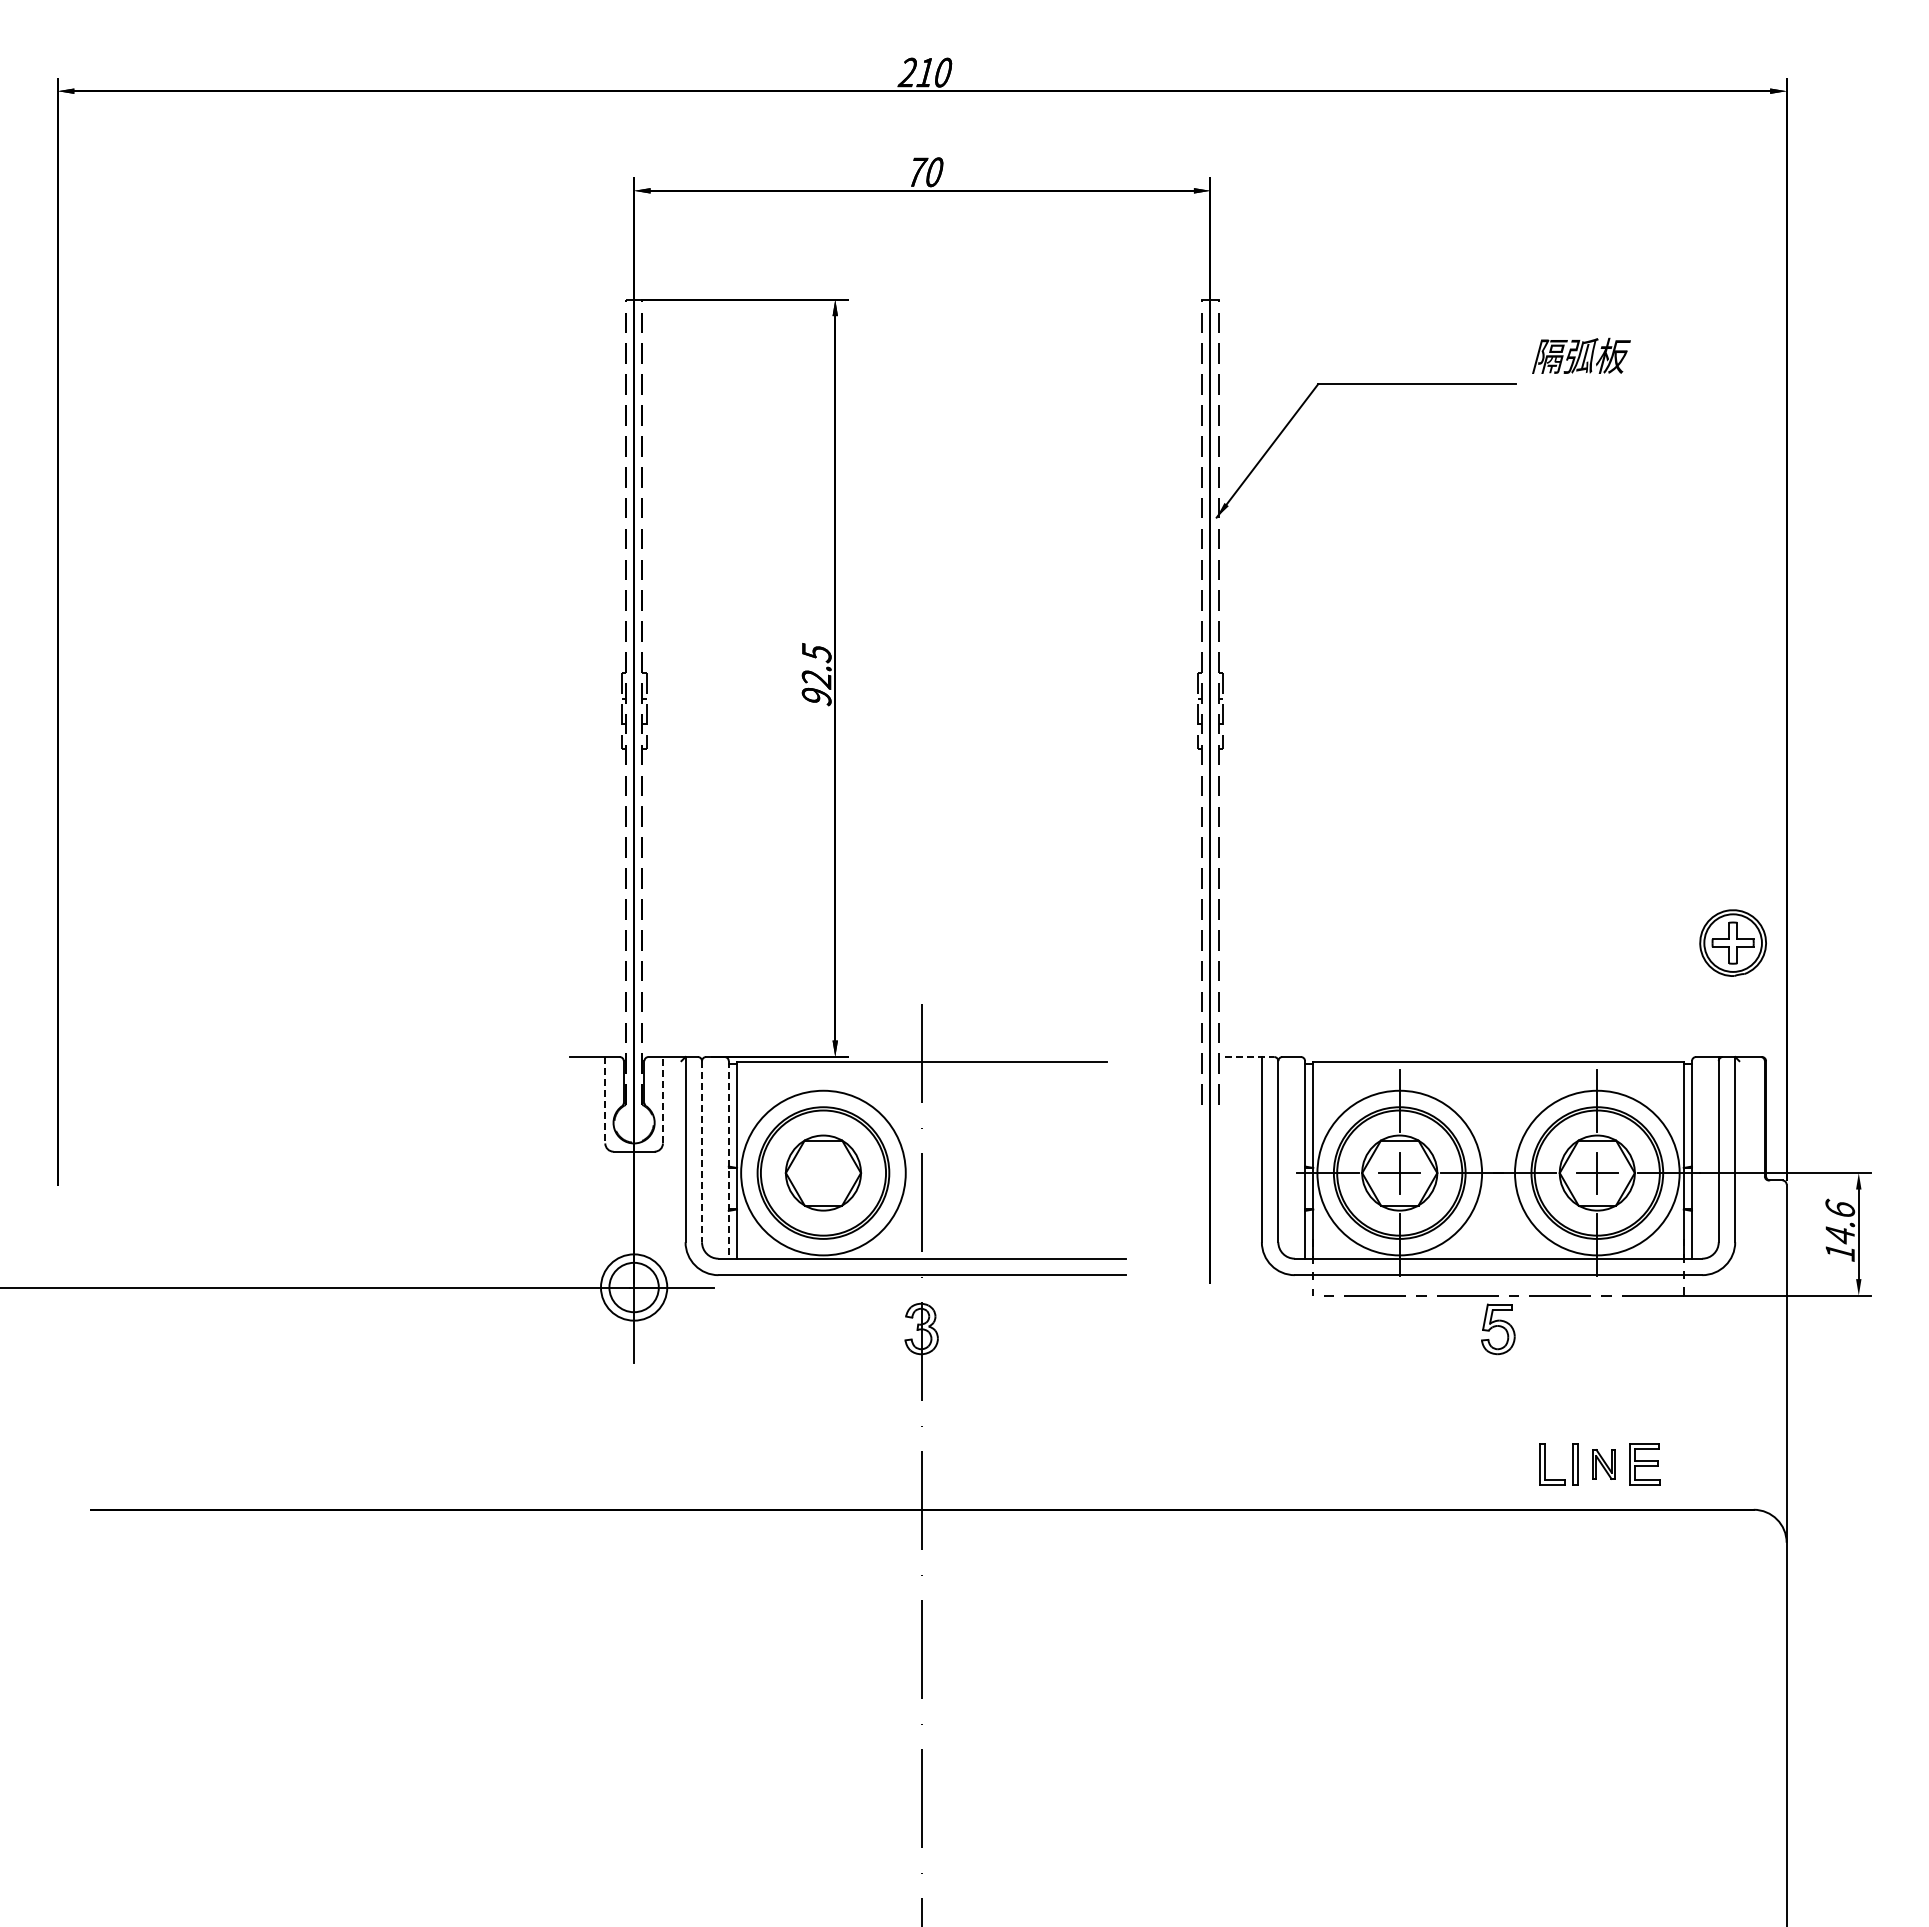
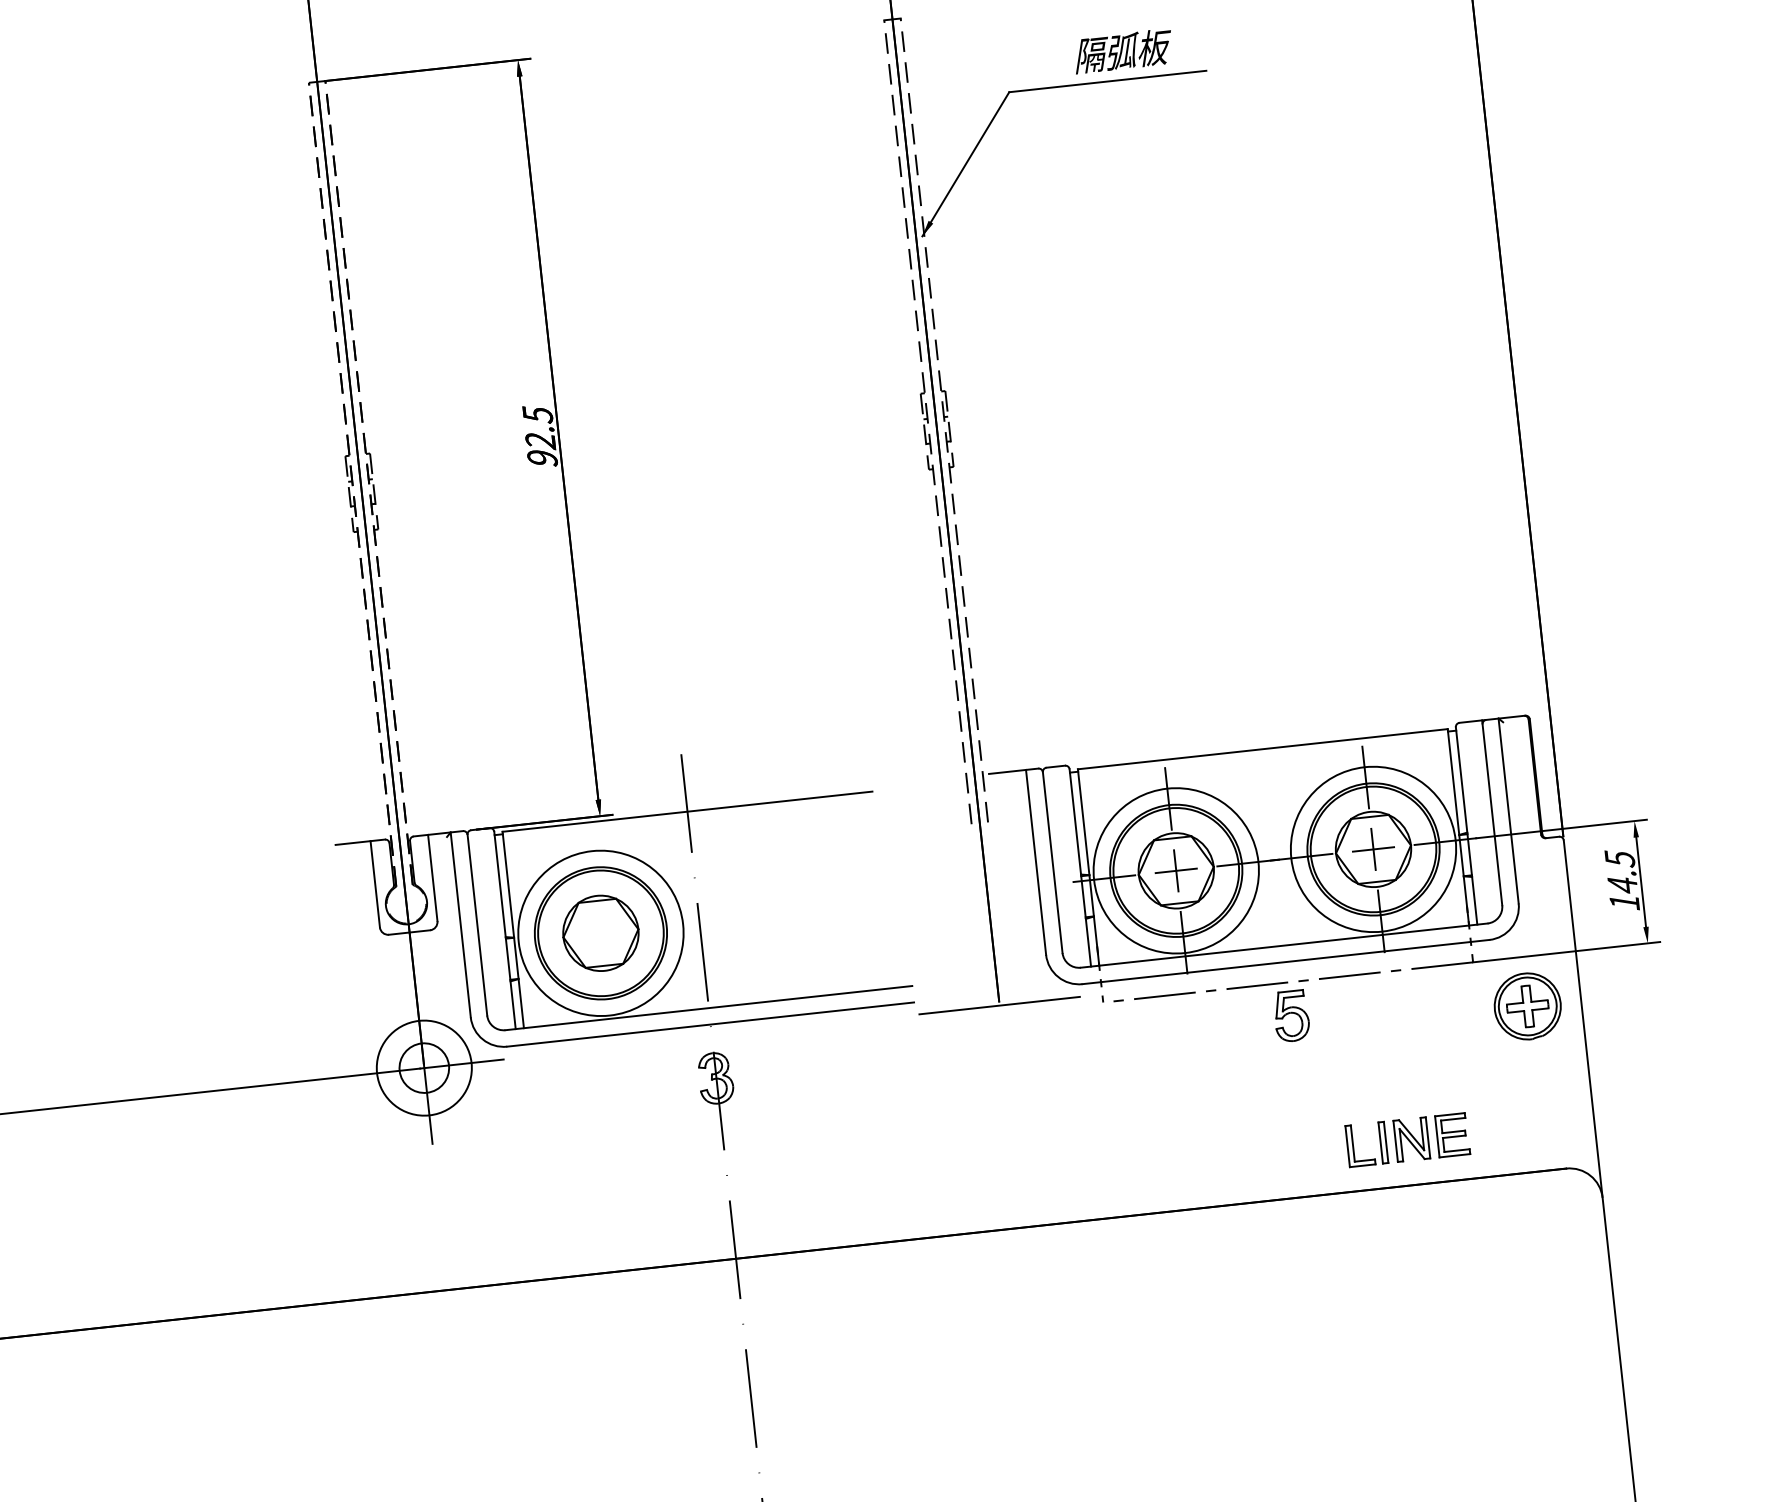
text: (1581, 355) -> (1123, 50), moved
part: (1732, 942) -> (1527, 1005), moved
line: (1249, 1057) -> (1013, 771), dashed -> solid
line: (662, 1099) -> (432, 877), dashed -> solid
line: (605, 1100) -> (375, 884), dashed -> solid
line: (702, 1151) -> (477, 924), dashed -> solid
line: (728, 1159) -> (504, 930), dashed -> solid
text: (1840, 1208) -> (1620, 858), 14.6 -> 14.5
circle: (633, 1287) -> (423, 1068), size x1.43
line: (1210, 1287) -> (999, 1005), added
part: (1603, 1464) -> (1411, 1139), size x1.43

